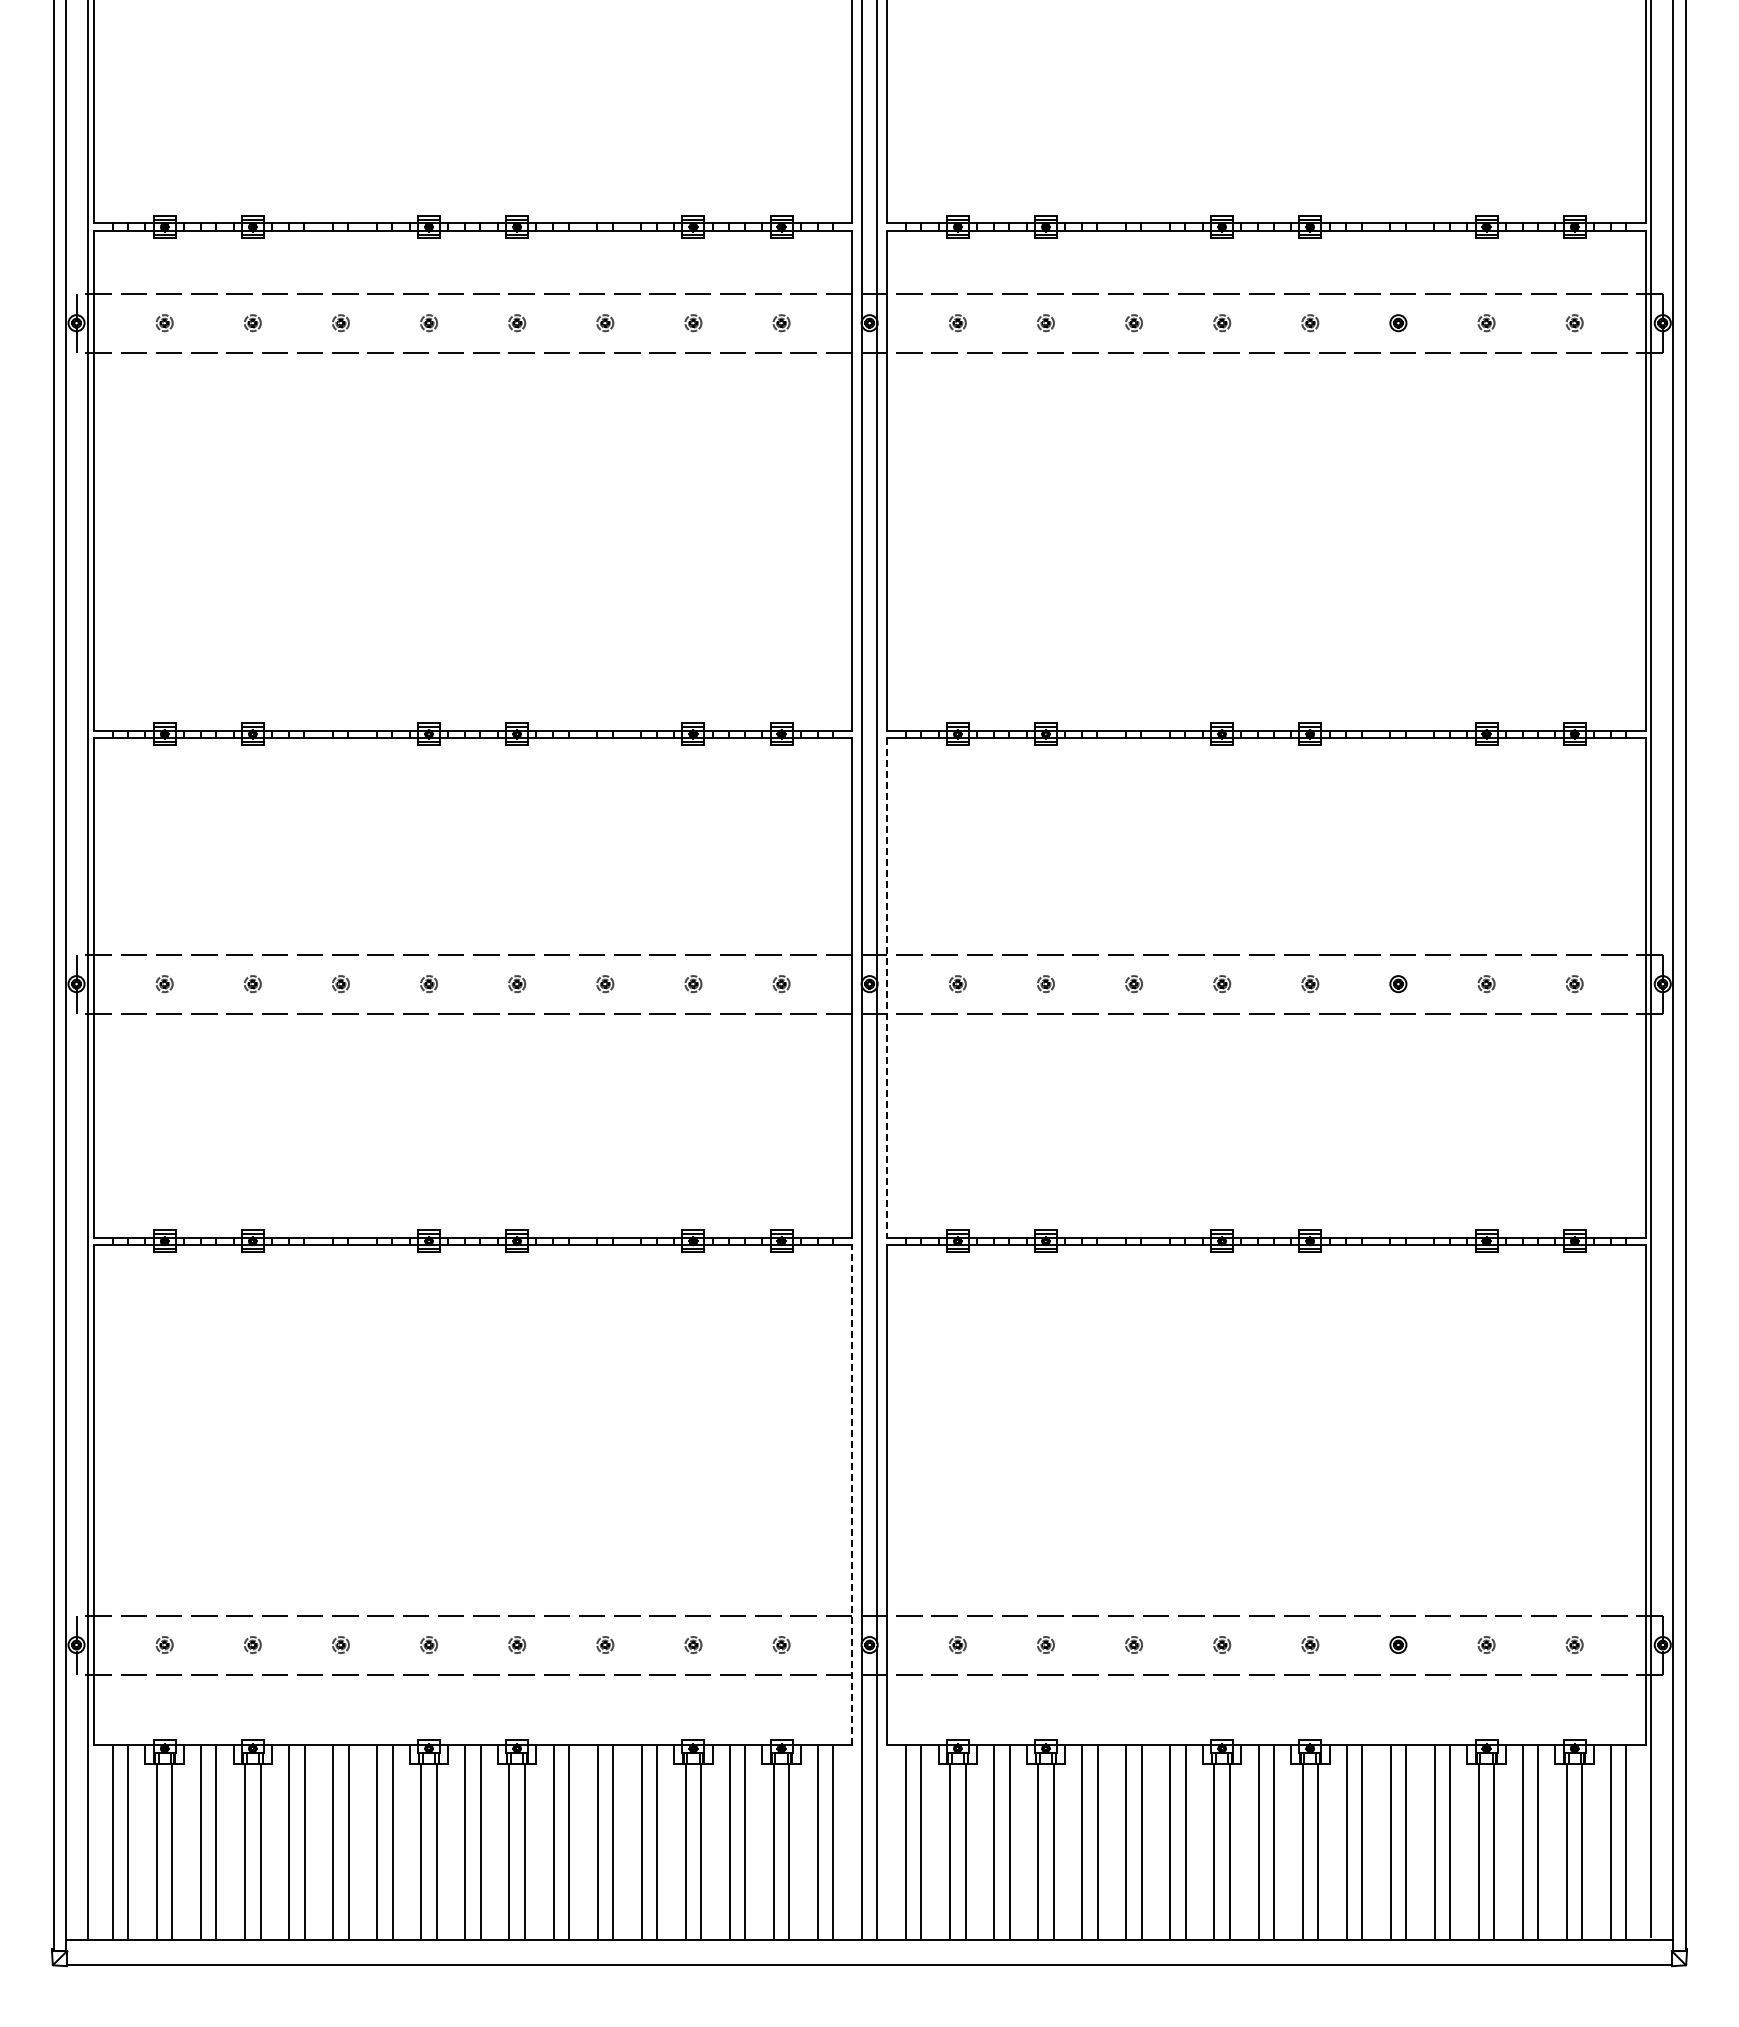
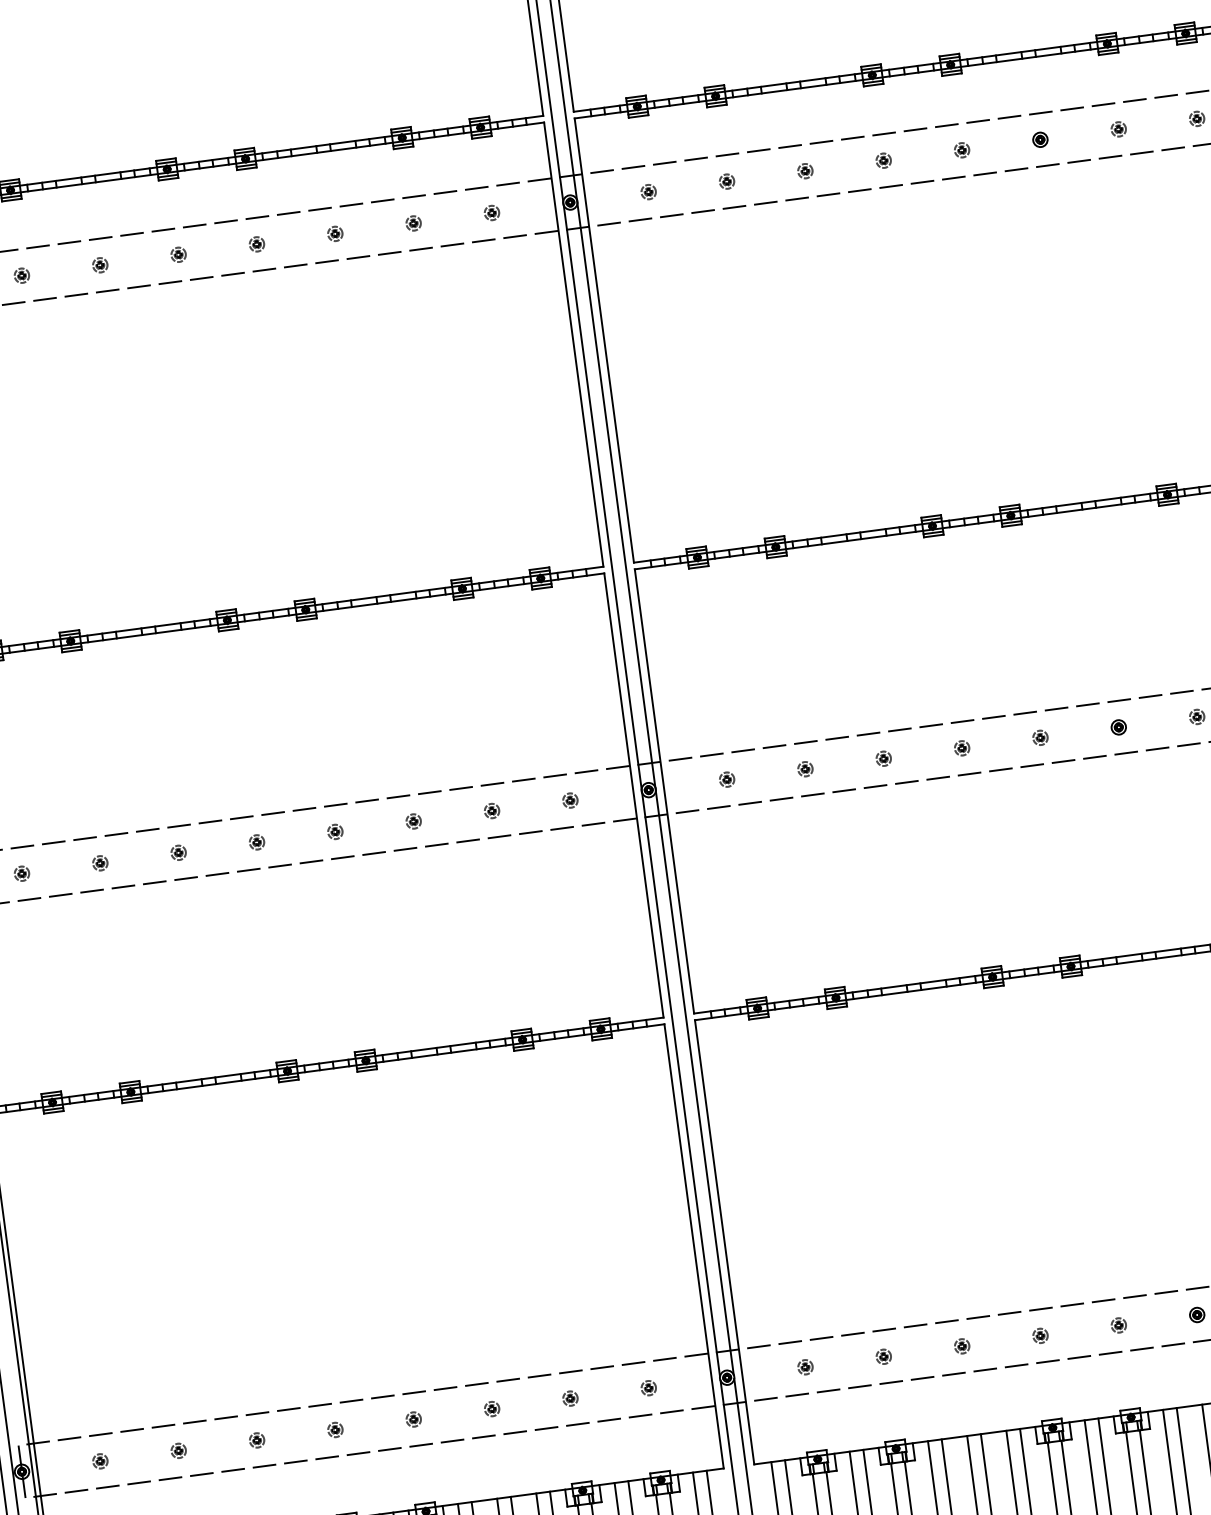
line: (886, 987) -> (664, 791), dashed -> solid
line: (852, 1495) -> (694, 1246), dashed -> solid

